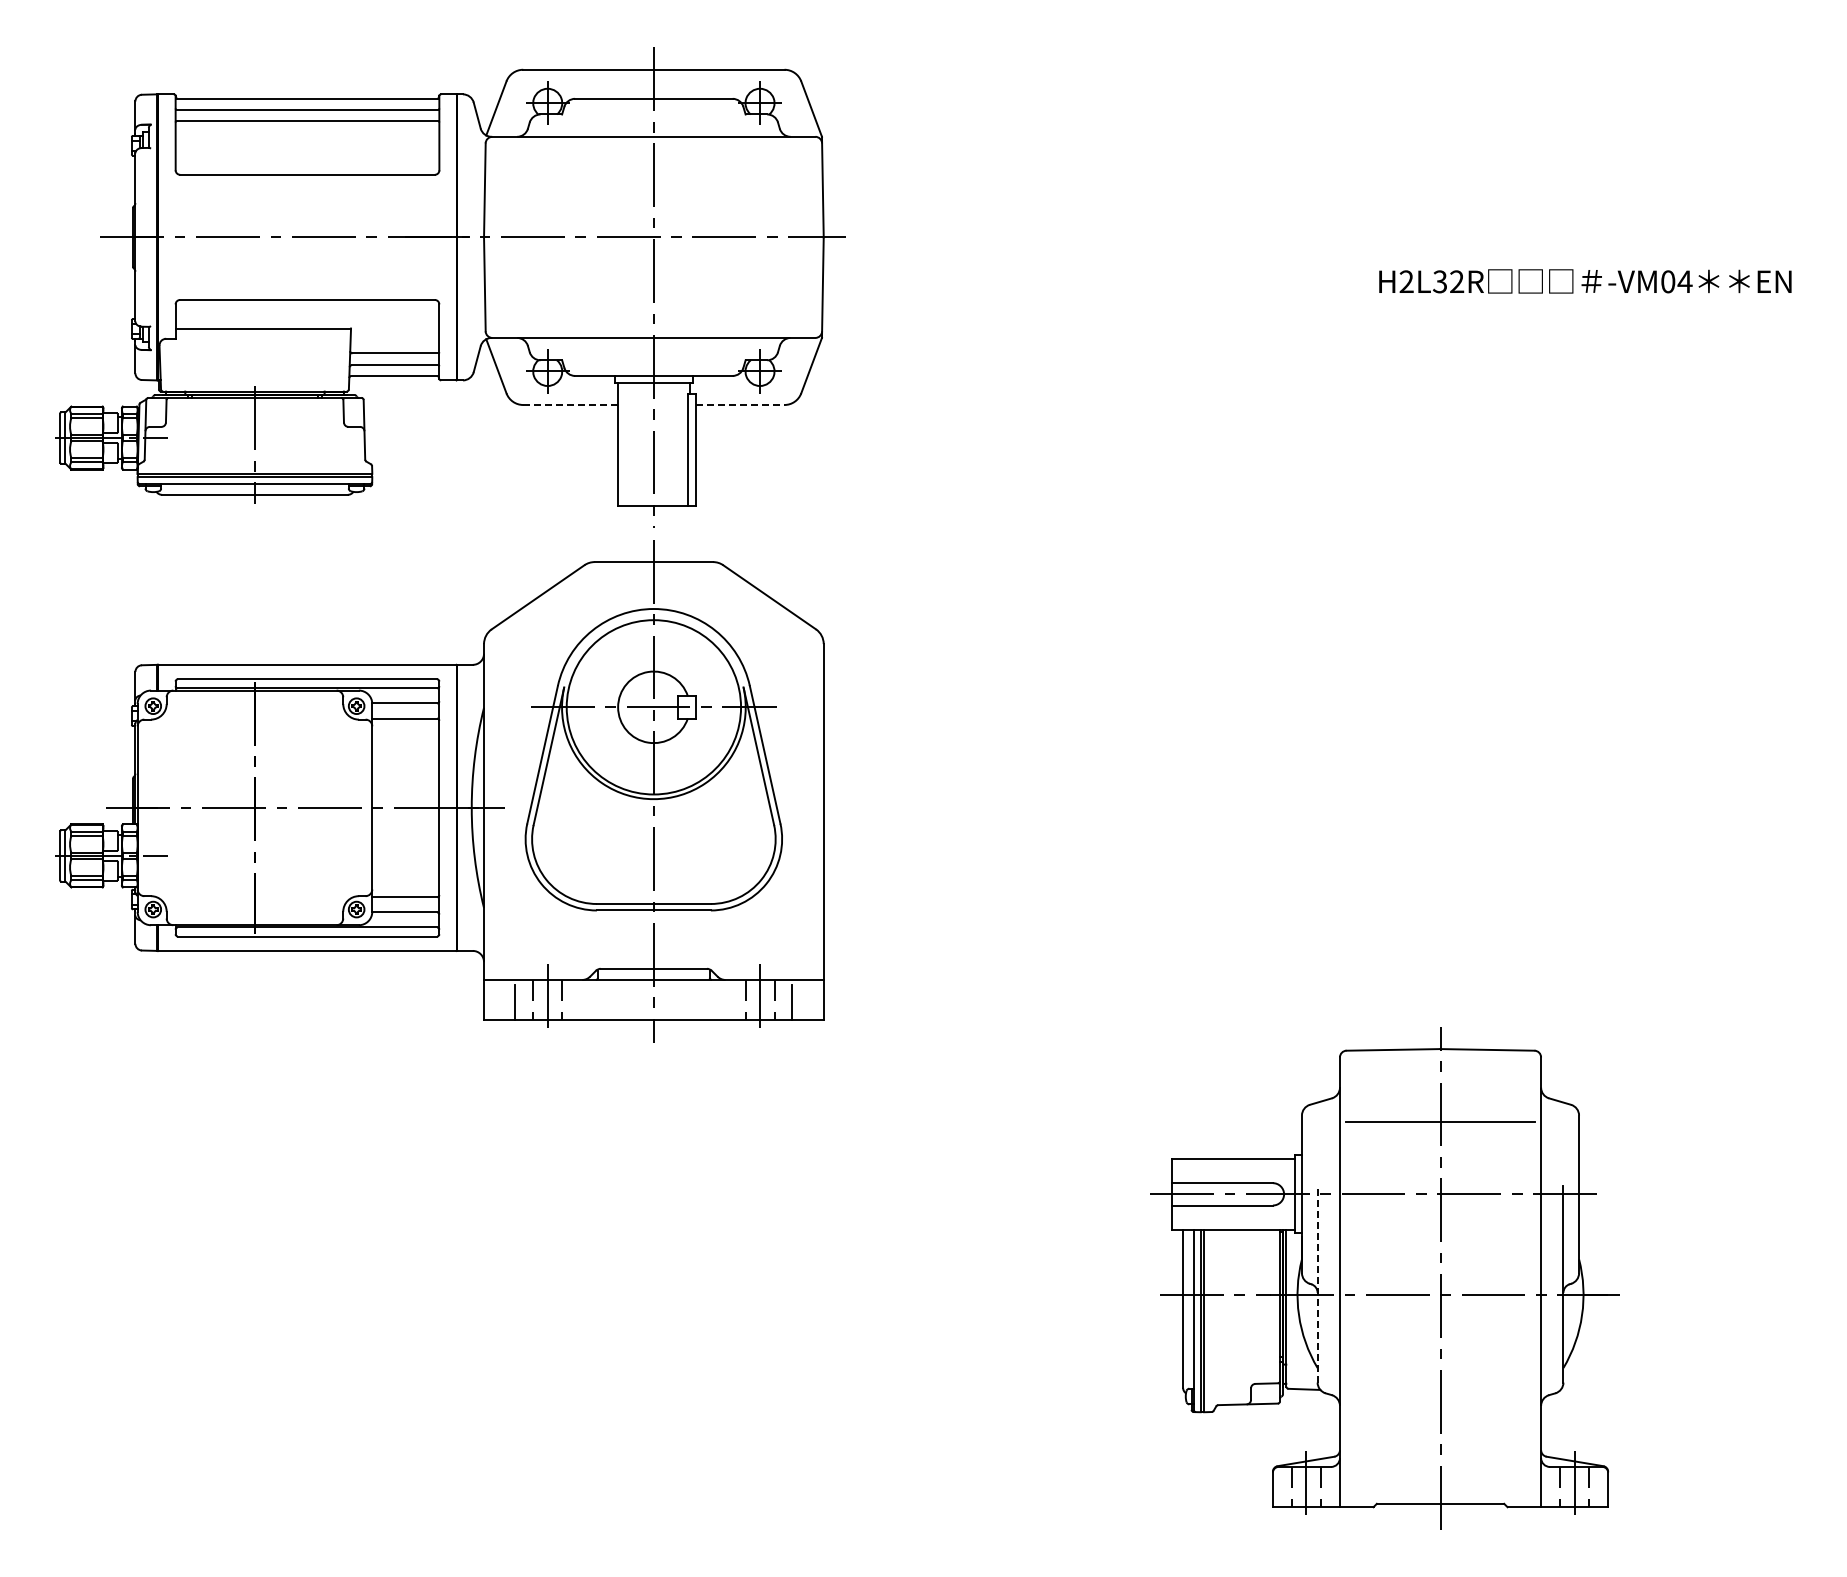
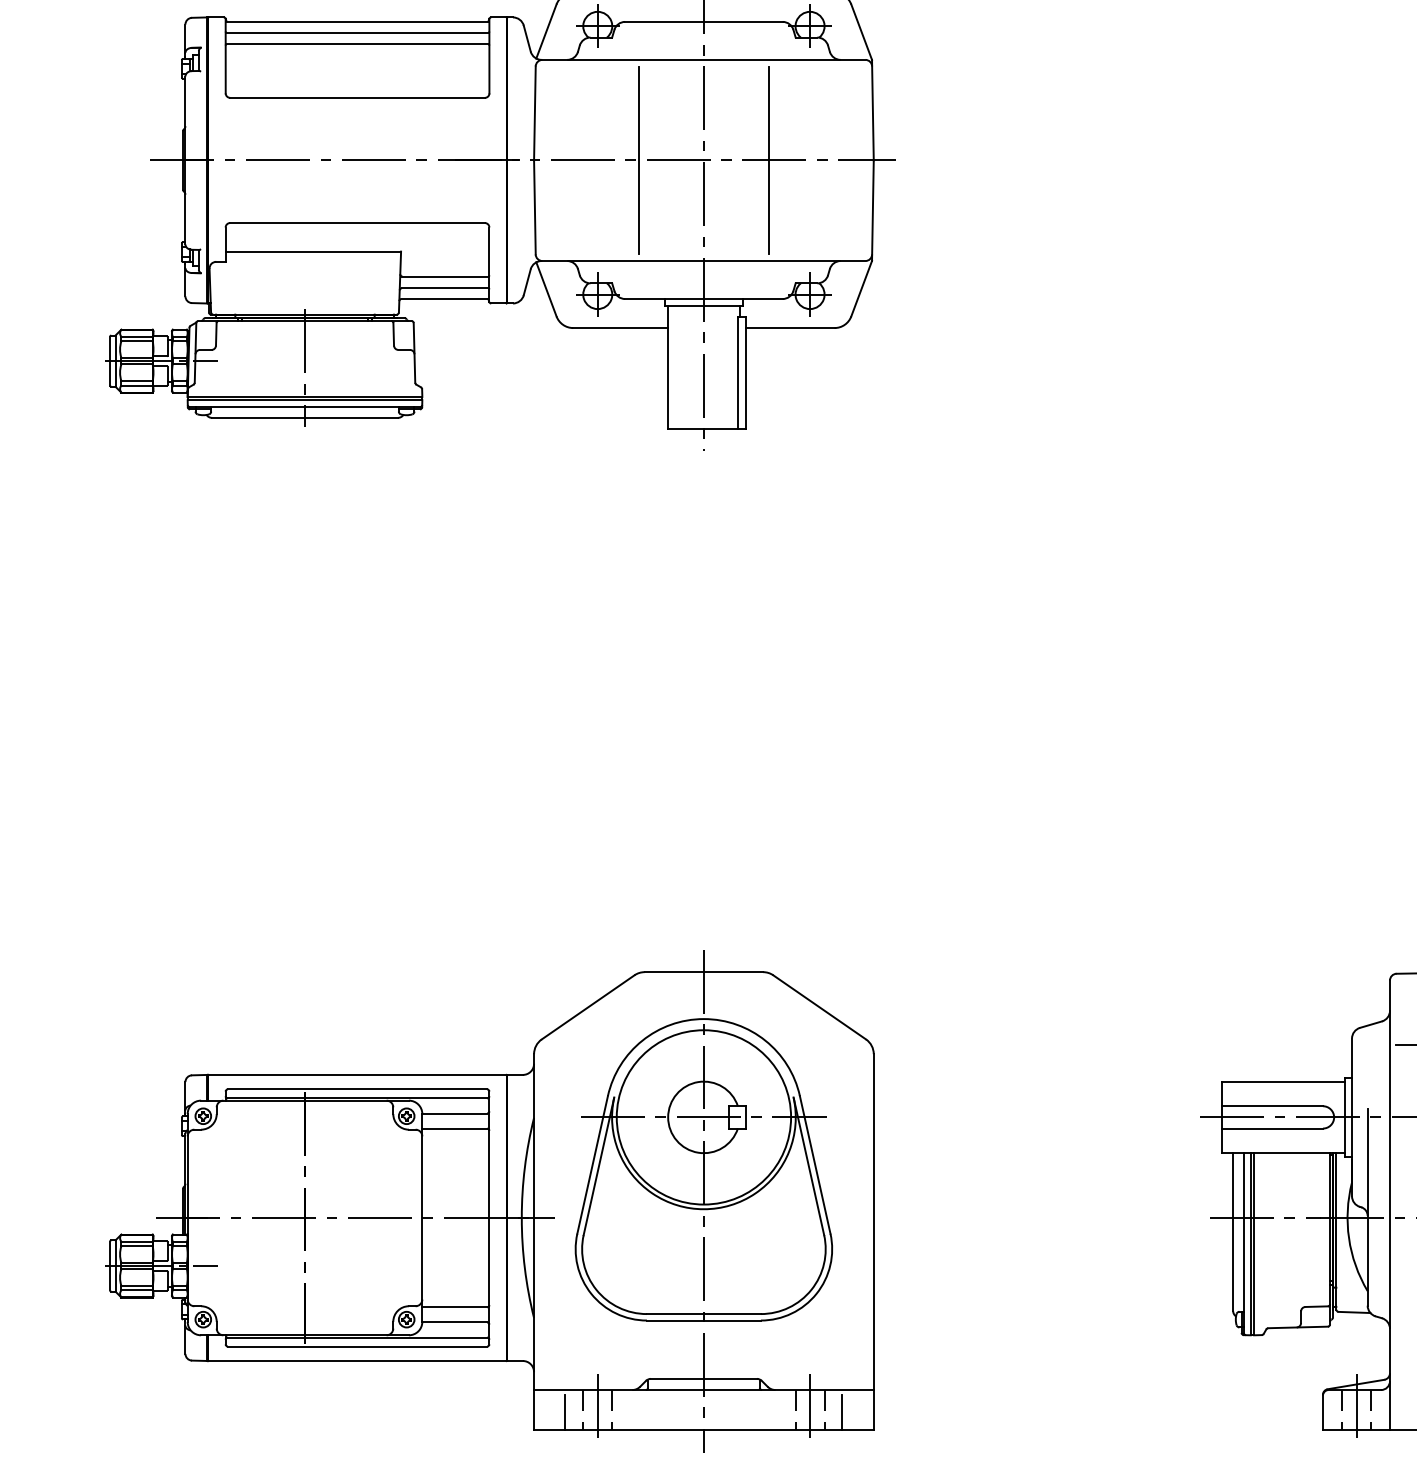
line: (589, 237) -> (639, 160), added
line: (718, 237) -> (768, 160), added
line: (571, 405) -> (621, 328), dashed -> solid
line: (740, 405) -> (790, 328), dashed -> solid
part: (439, 791) -> (489, 1201), moved
line: (1317, 1283) -> (1367, 1206), dashed -> solid

